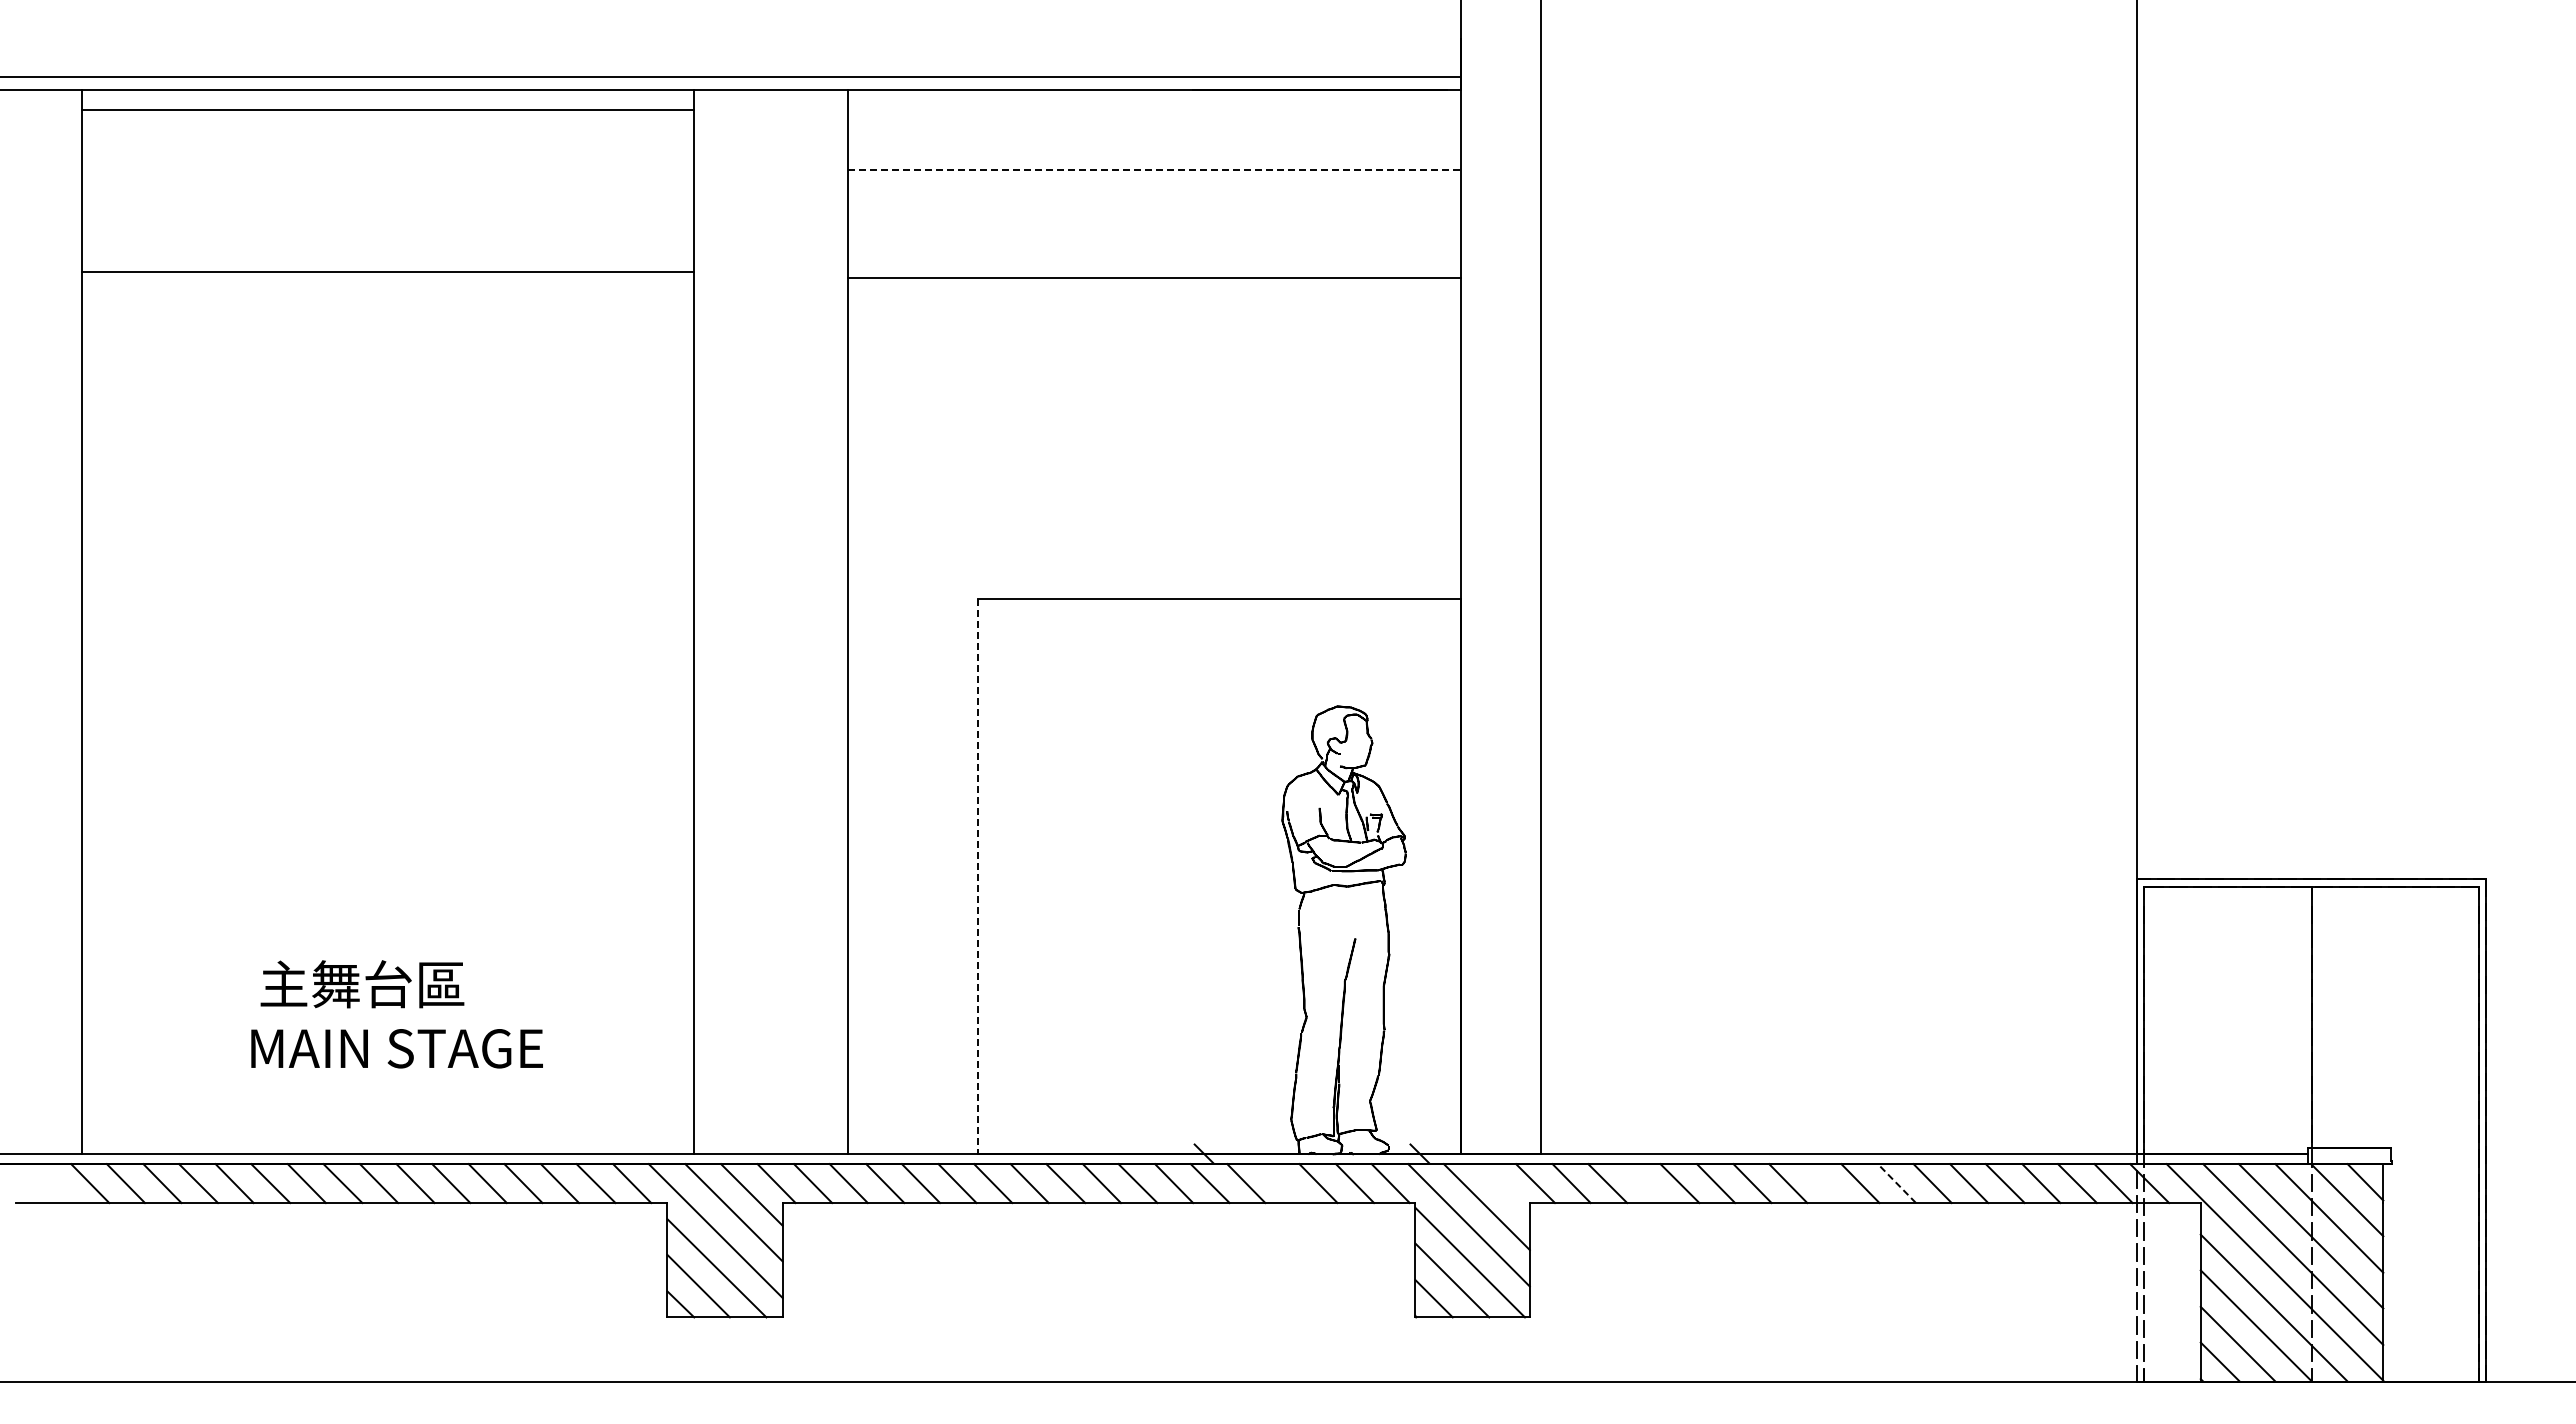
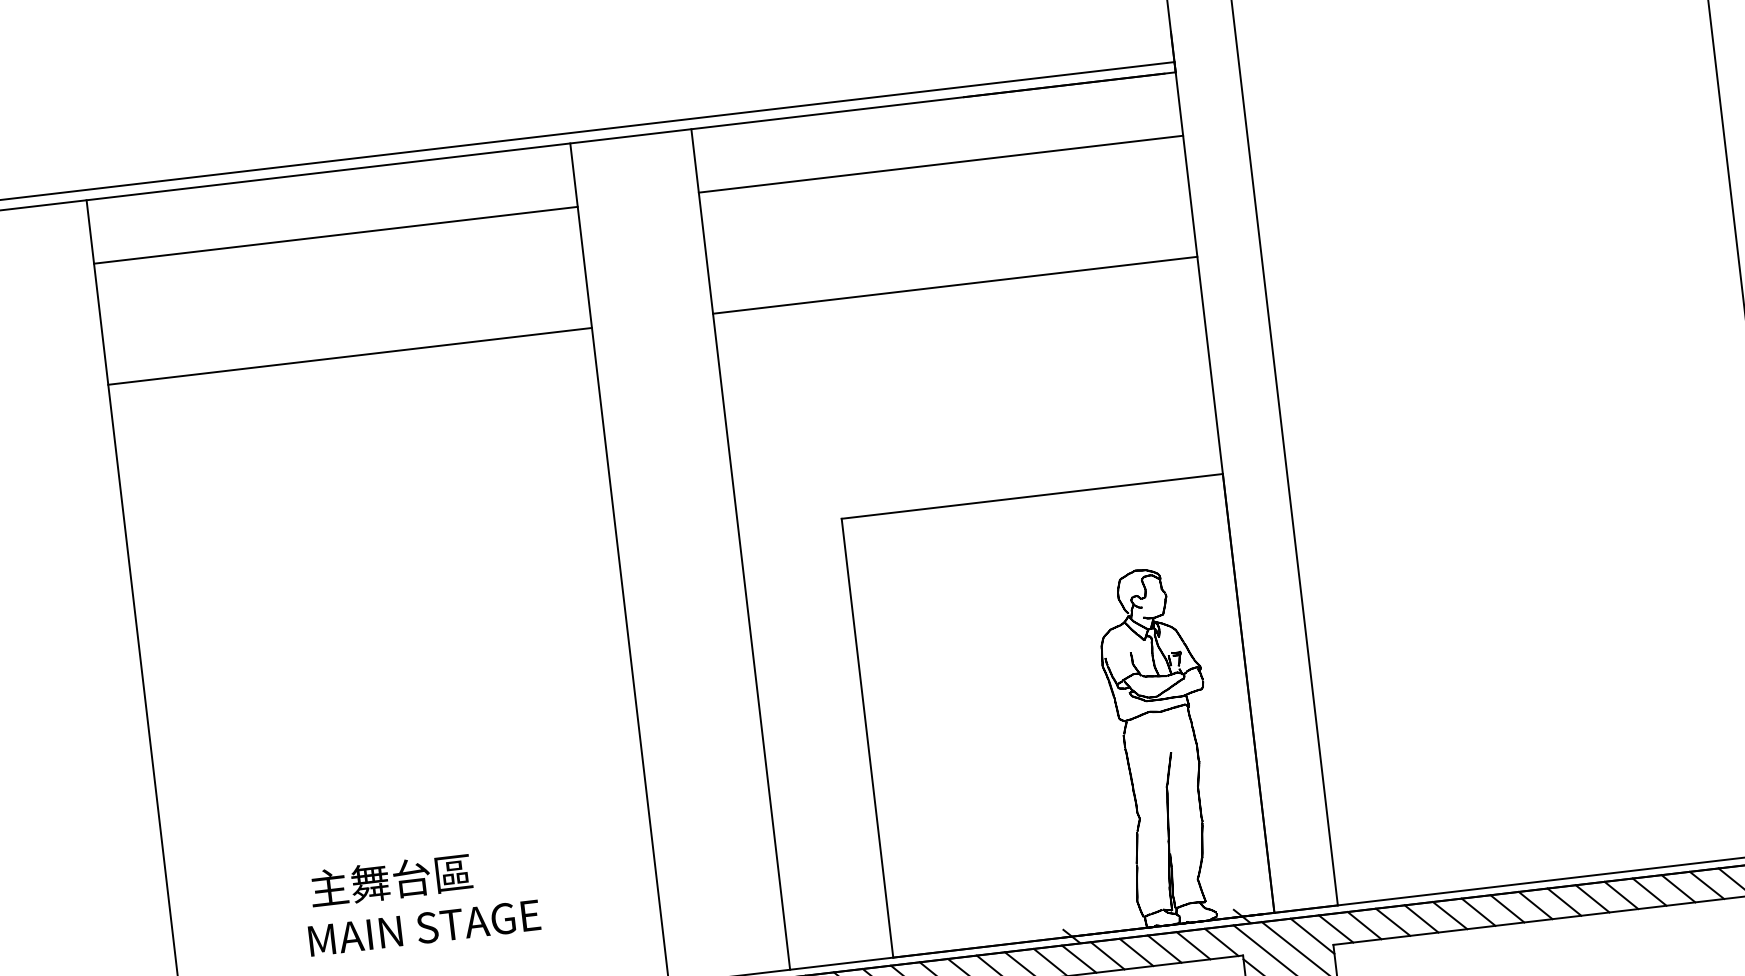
line: (387, 110) -> (335, 235), moved
line: (1154, 170) -> (941, 164), dashed -> solid
line: (387, 271) -> (349, 356), moved
line: (1153, 277) -> (954, 285), moved
line: (978, 876) -> (867, 738), dashed -> solid
line: (1282, 1183) -> (1136, 952), added
line: (1643, 1183) -> (1421, 918), added
line: (1824, 1183) -> (1564, 902), added
line: (1896, 1183) -> (1621, 895), dashed -> solid
line: (1504, 1189) -> (1312, 936), added

